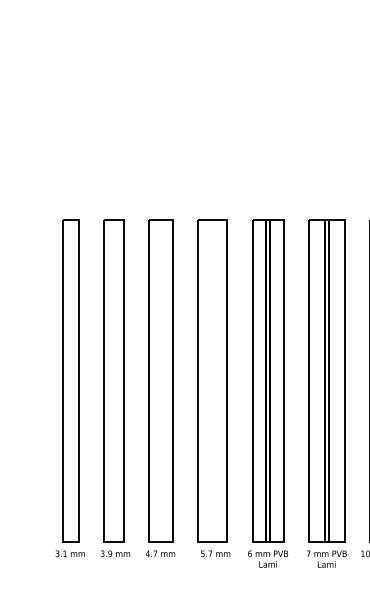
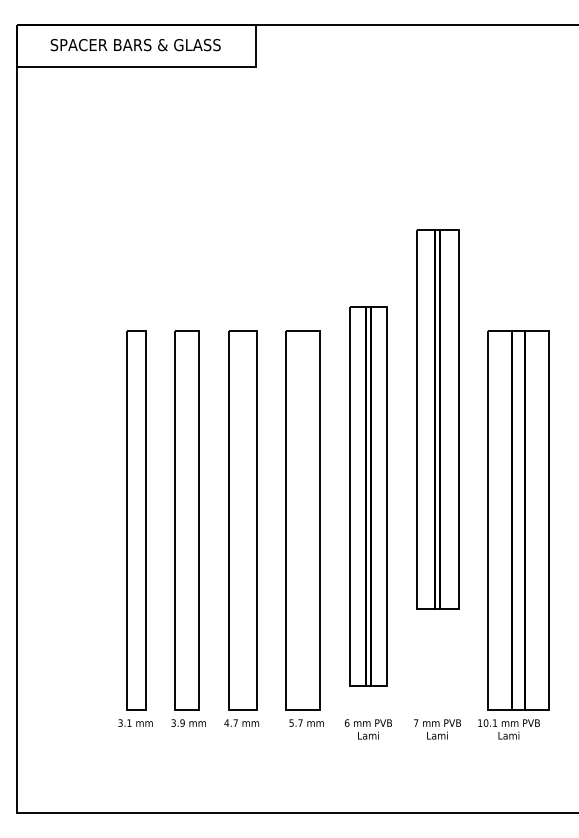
part: (268, 381) -> (368, 496), moved
part: (326, 381) -> (437, 419), moved

